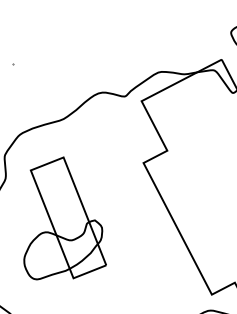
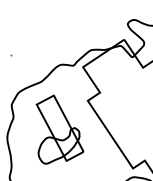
part: (66, 219) -> (59, 129), moved

